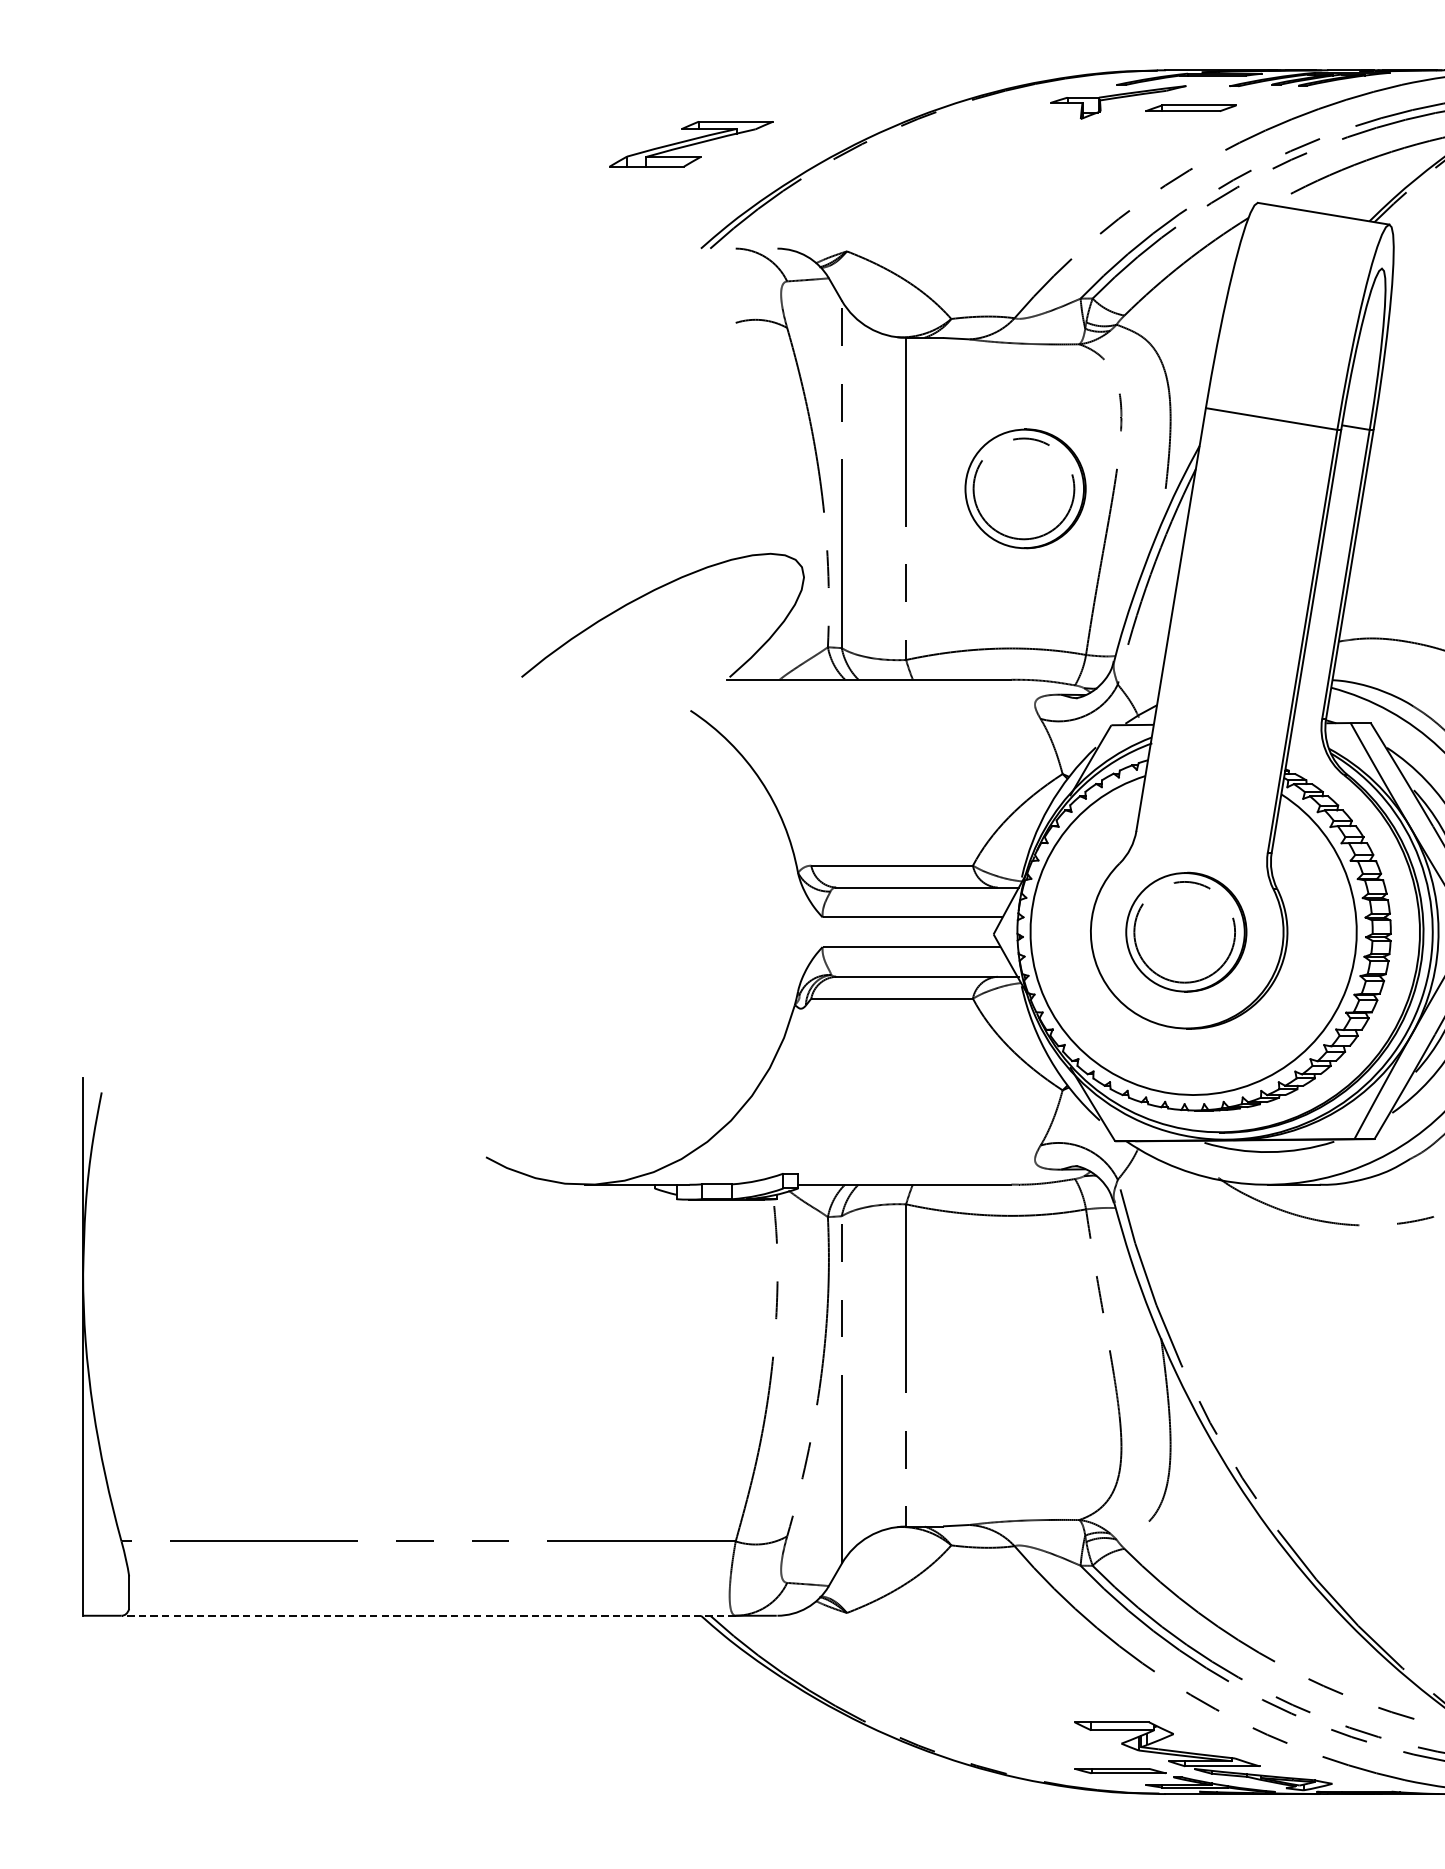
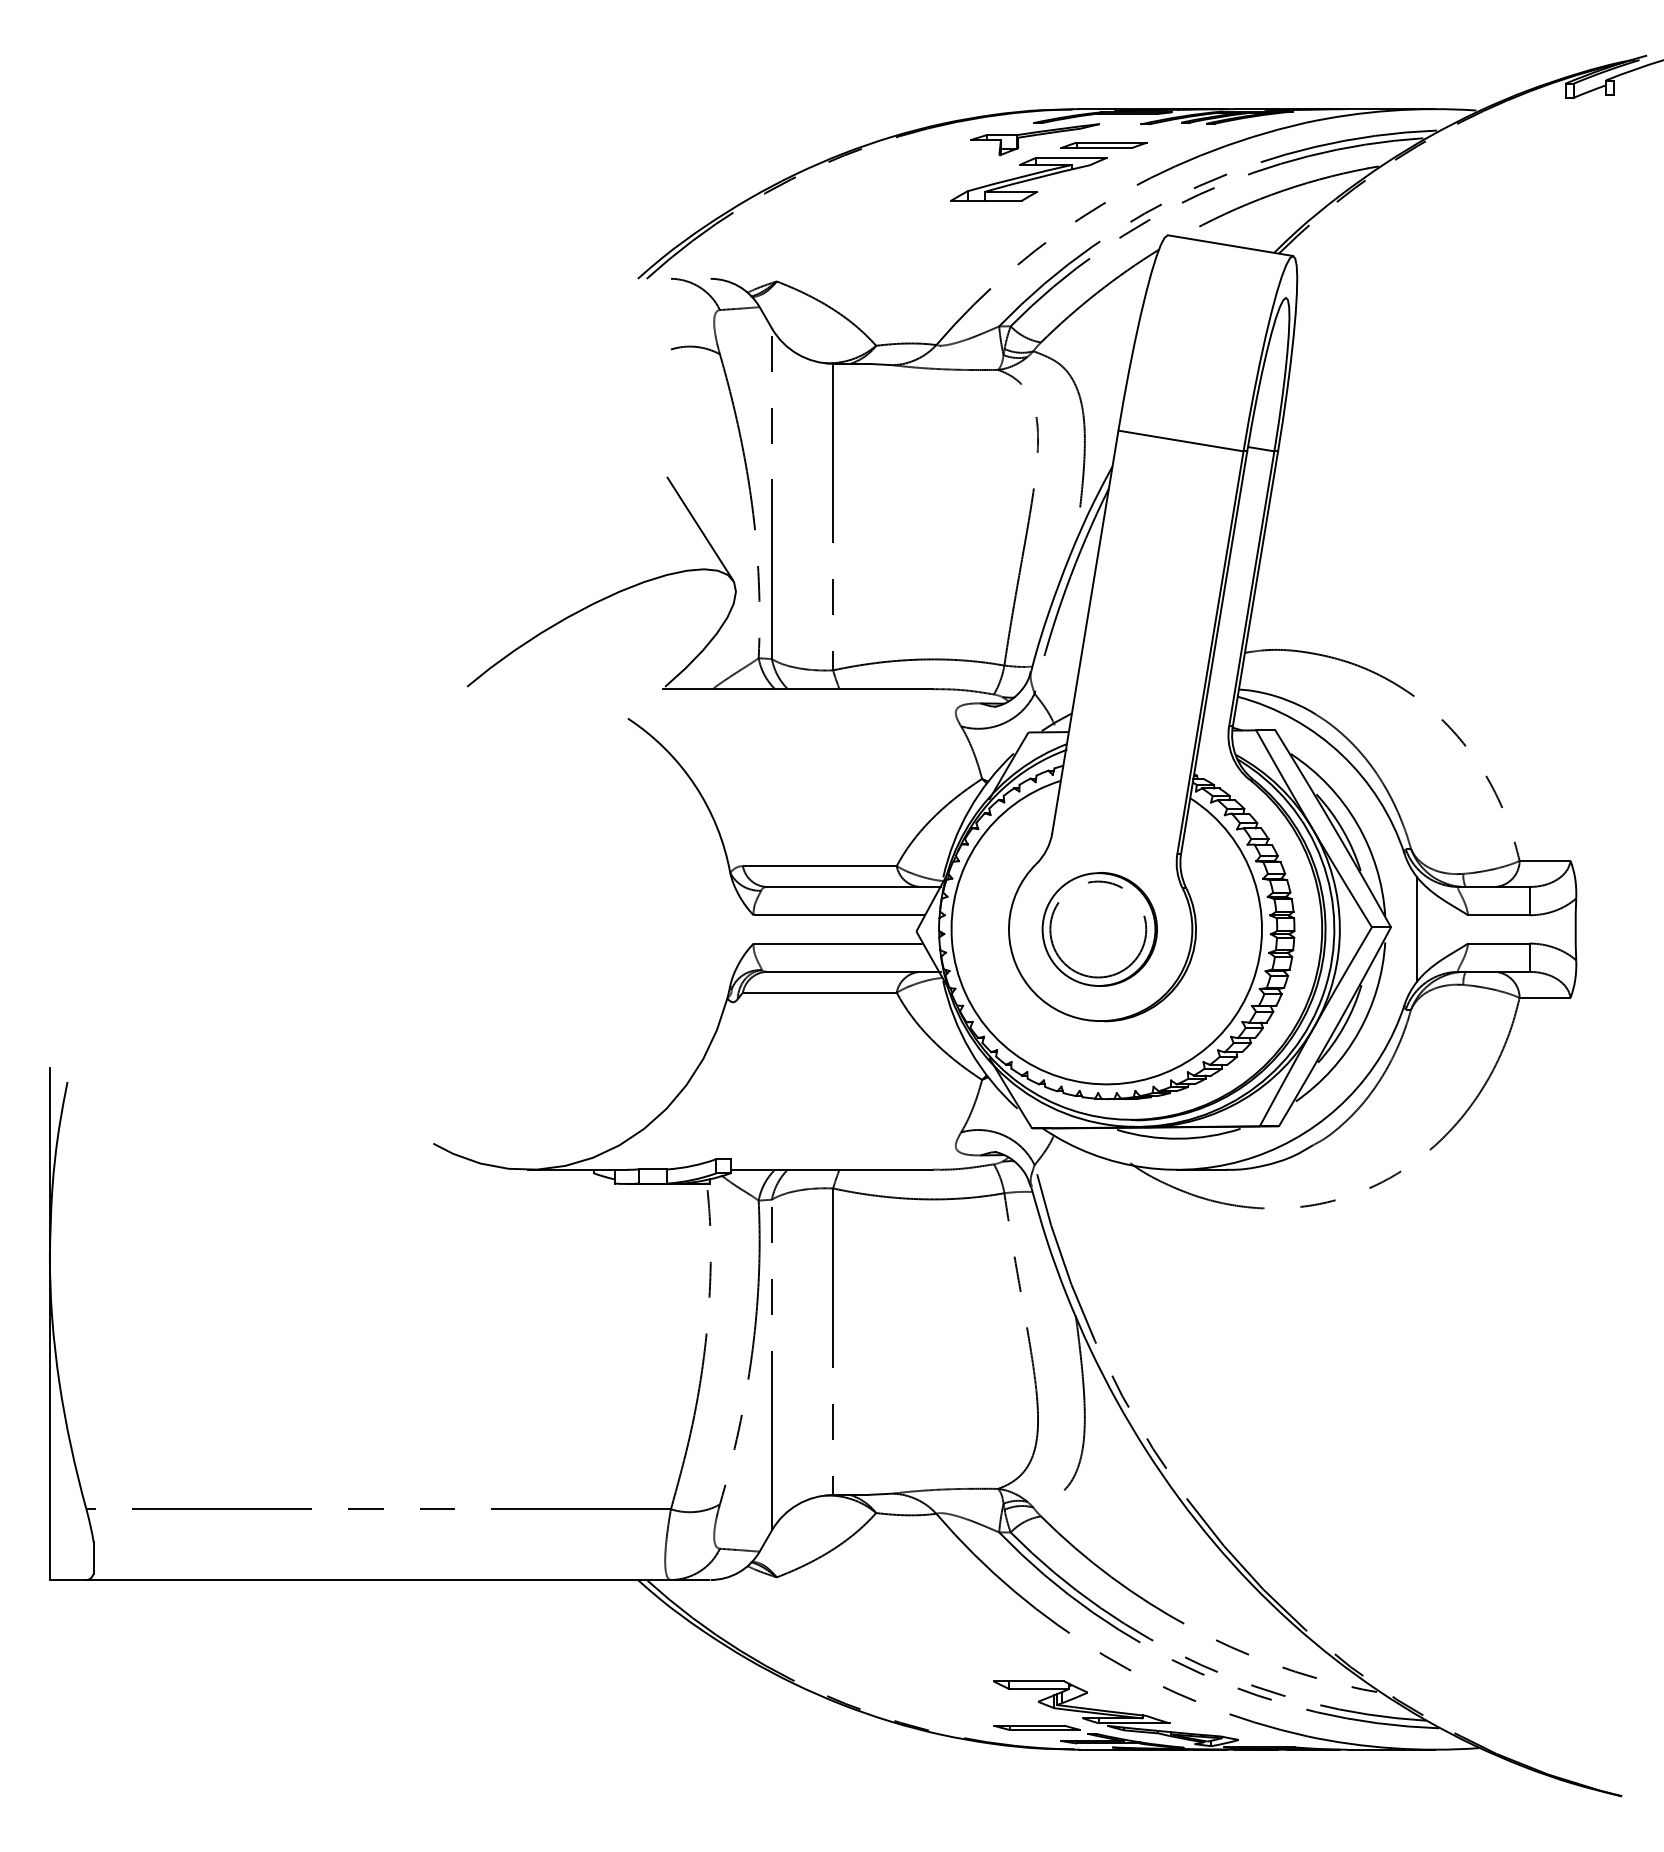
part: (691, 144) -> (1028, 179), moved
part: (1025, 488) -> (946, 507), removed
line: (766, 510) -> (700, 528), added
line: (428, 1615) -> (378, 1579), dashed -> solid

